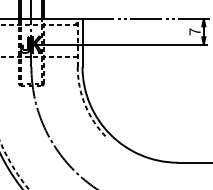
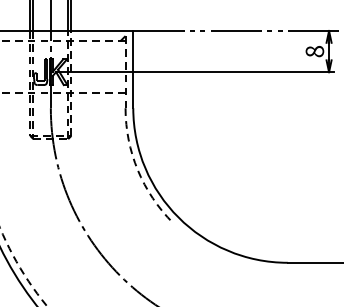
text: (194, 31) -> (314, 51), 7 -> 8

